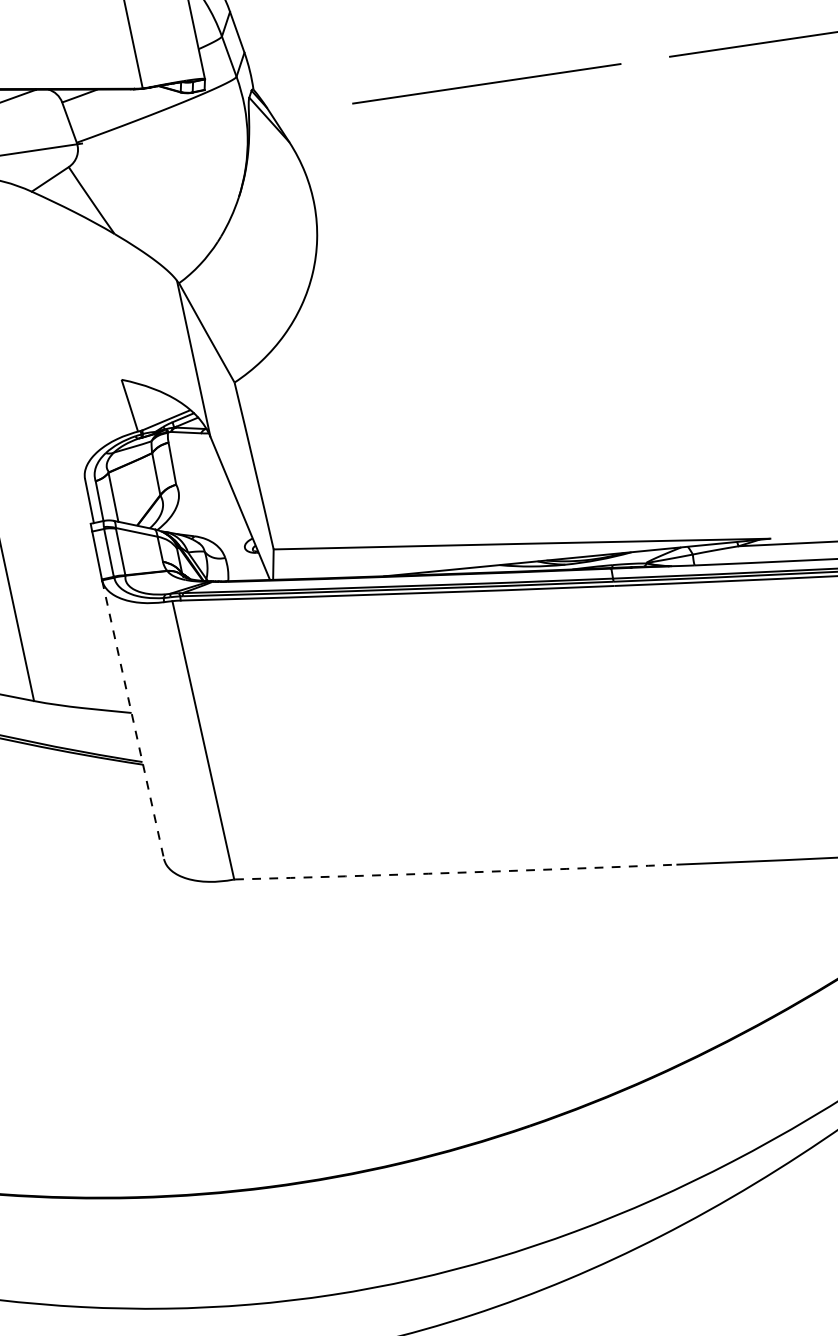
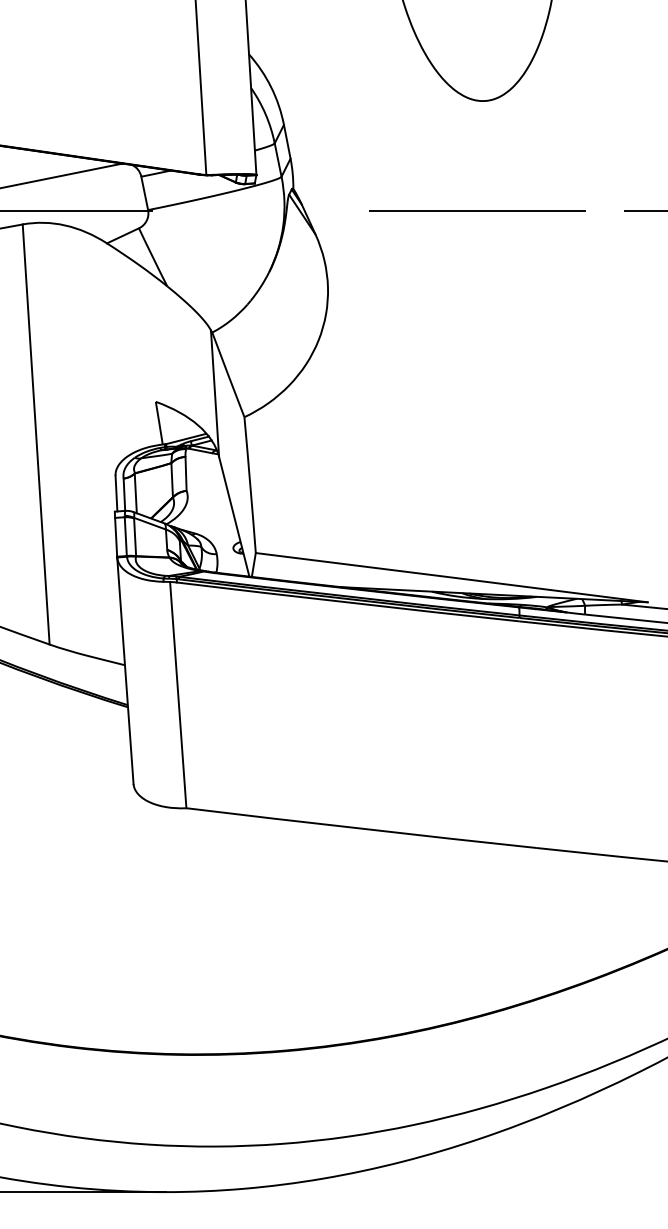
line: (133, 719) -> (125, 670), dashed -> solid
arc: (455, 872) -> (361, 828), dashed -> solid

